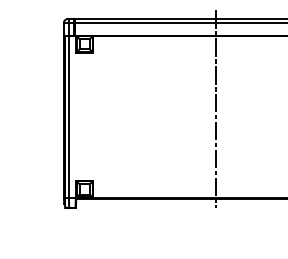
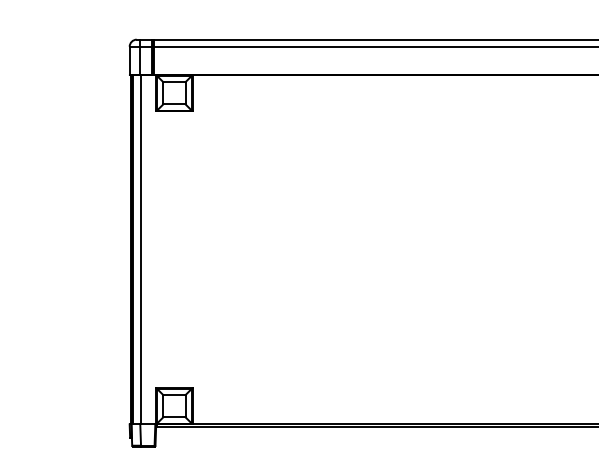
line: (215, 109) -> (456, 233), removed

